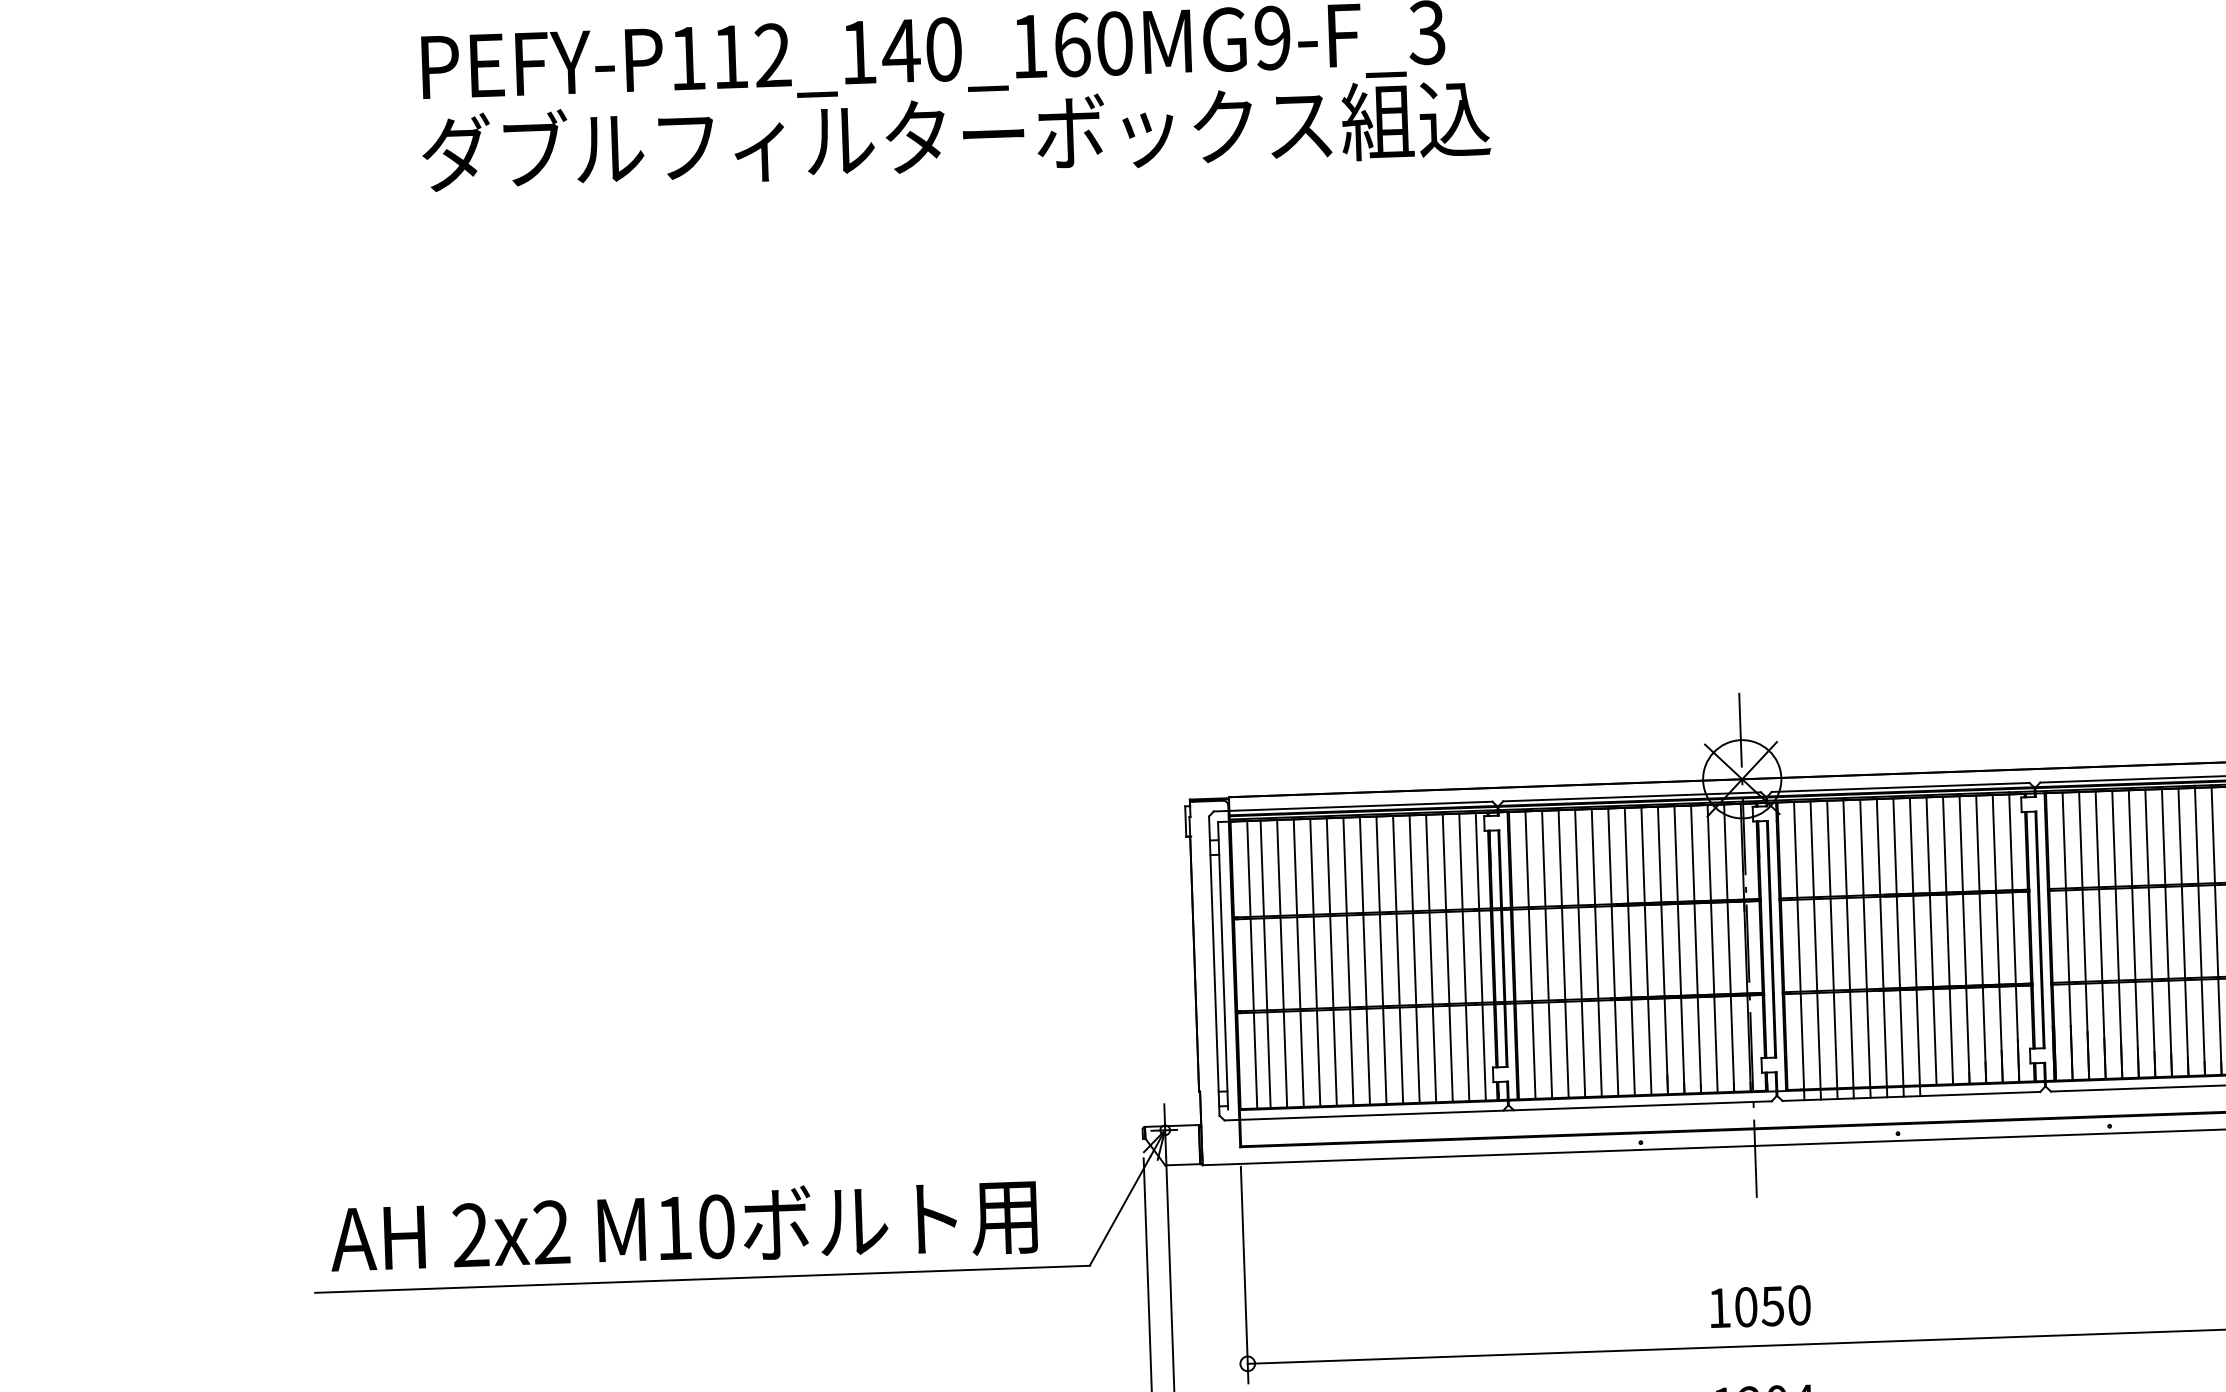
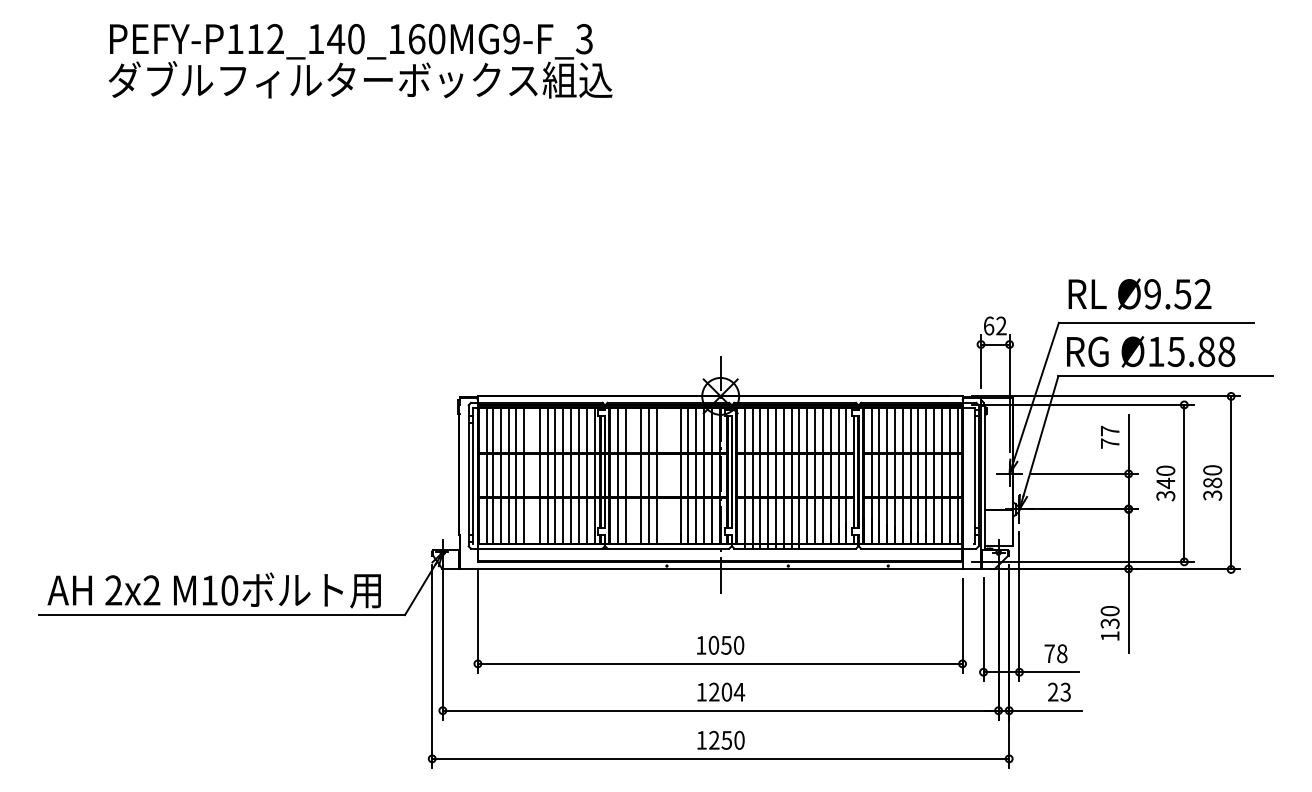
line: (1645, 950) -> (672, 475), removed
line: (1629, 951) -> (664, 475), removed
line: (1563, 953) -> (633, 475), removed
line: (1349, 960) -> (532, 475), removed

